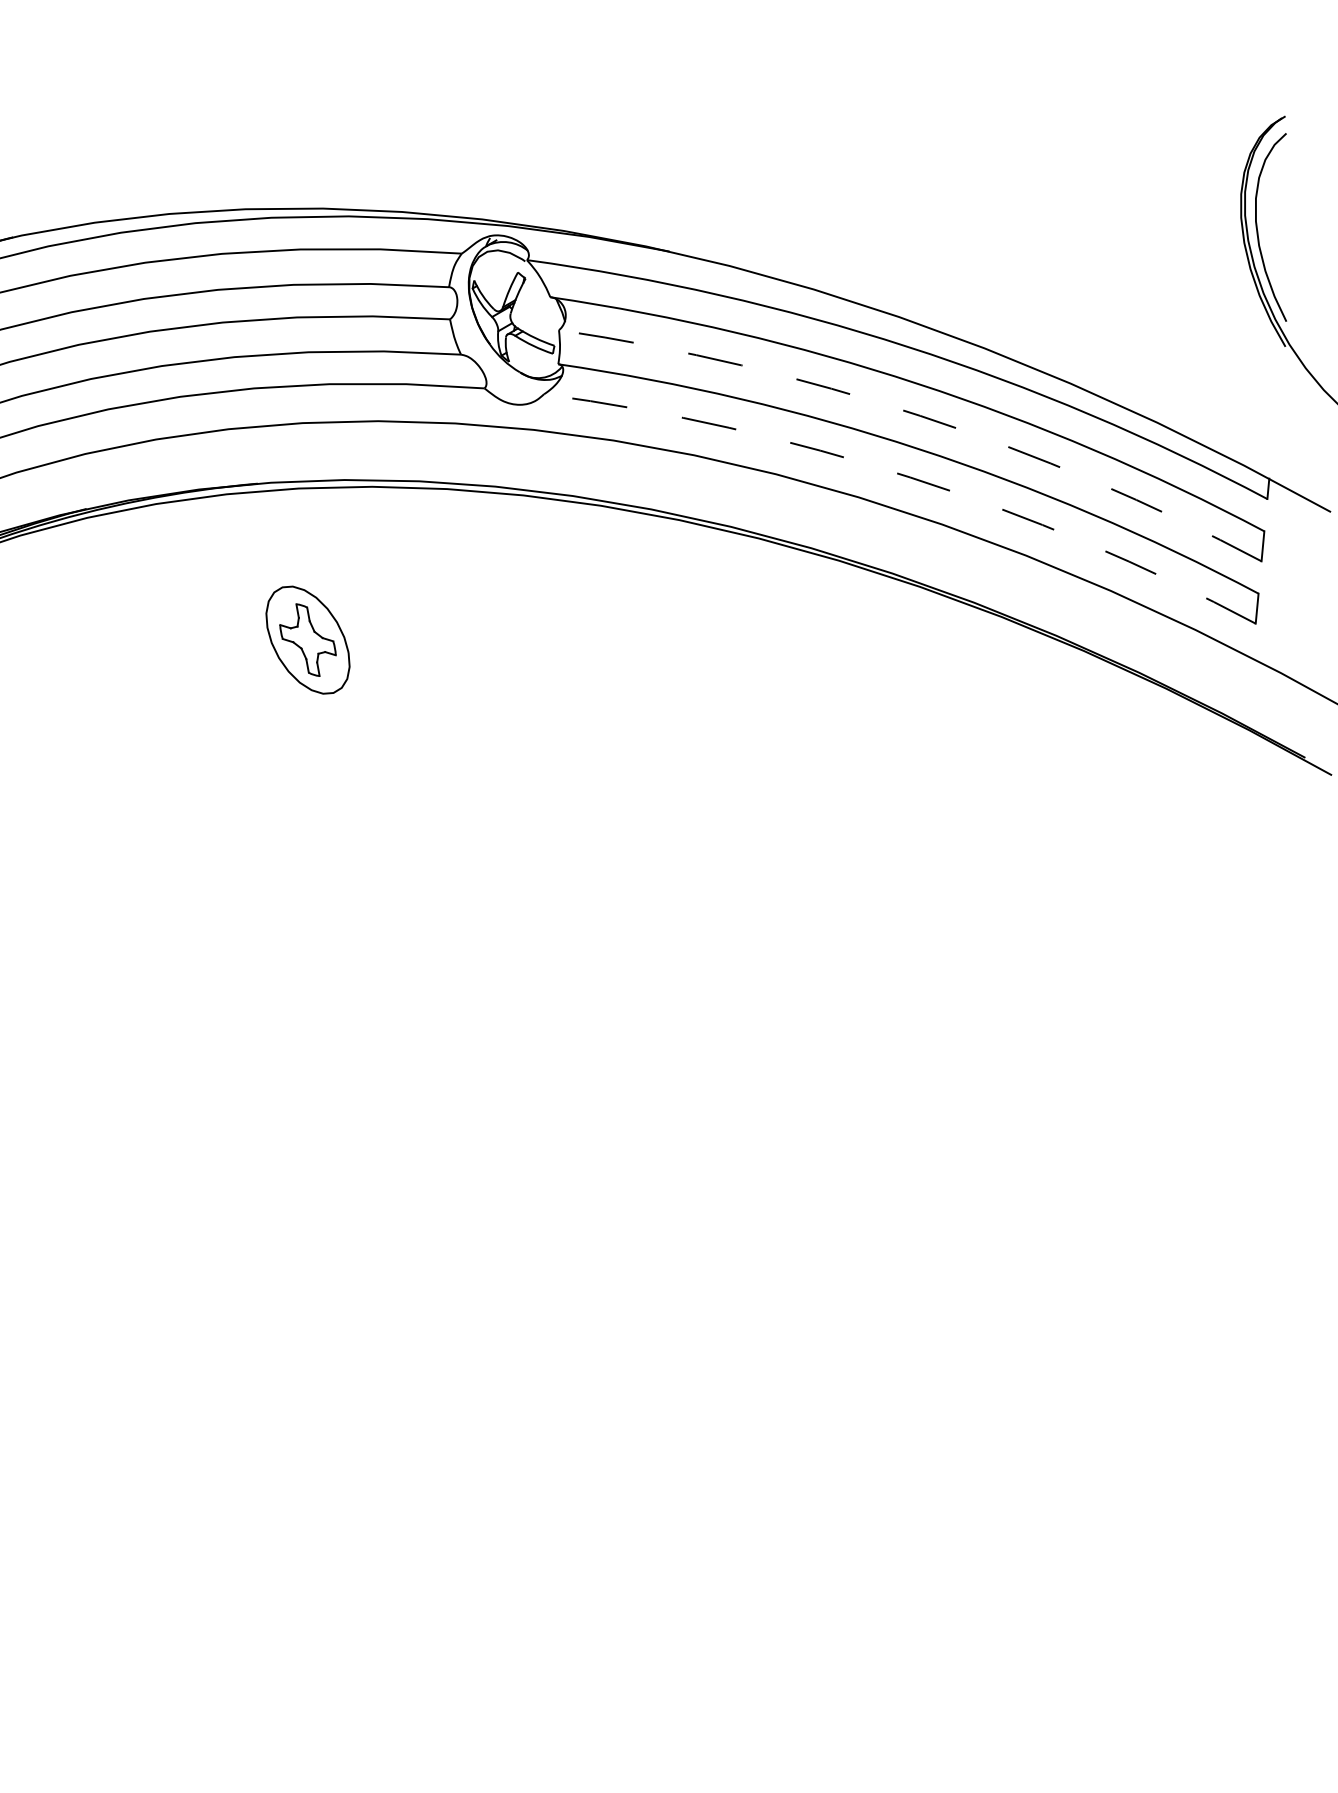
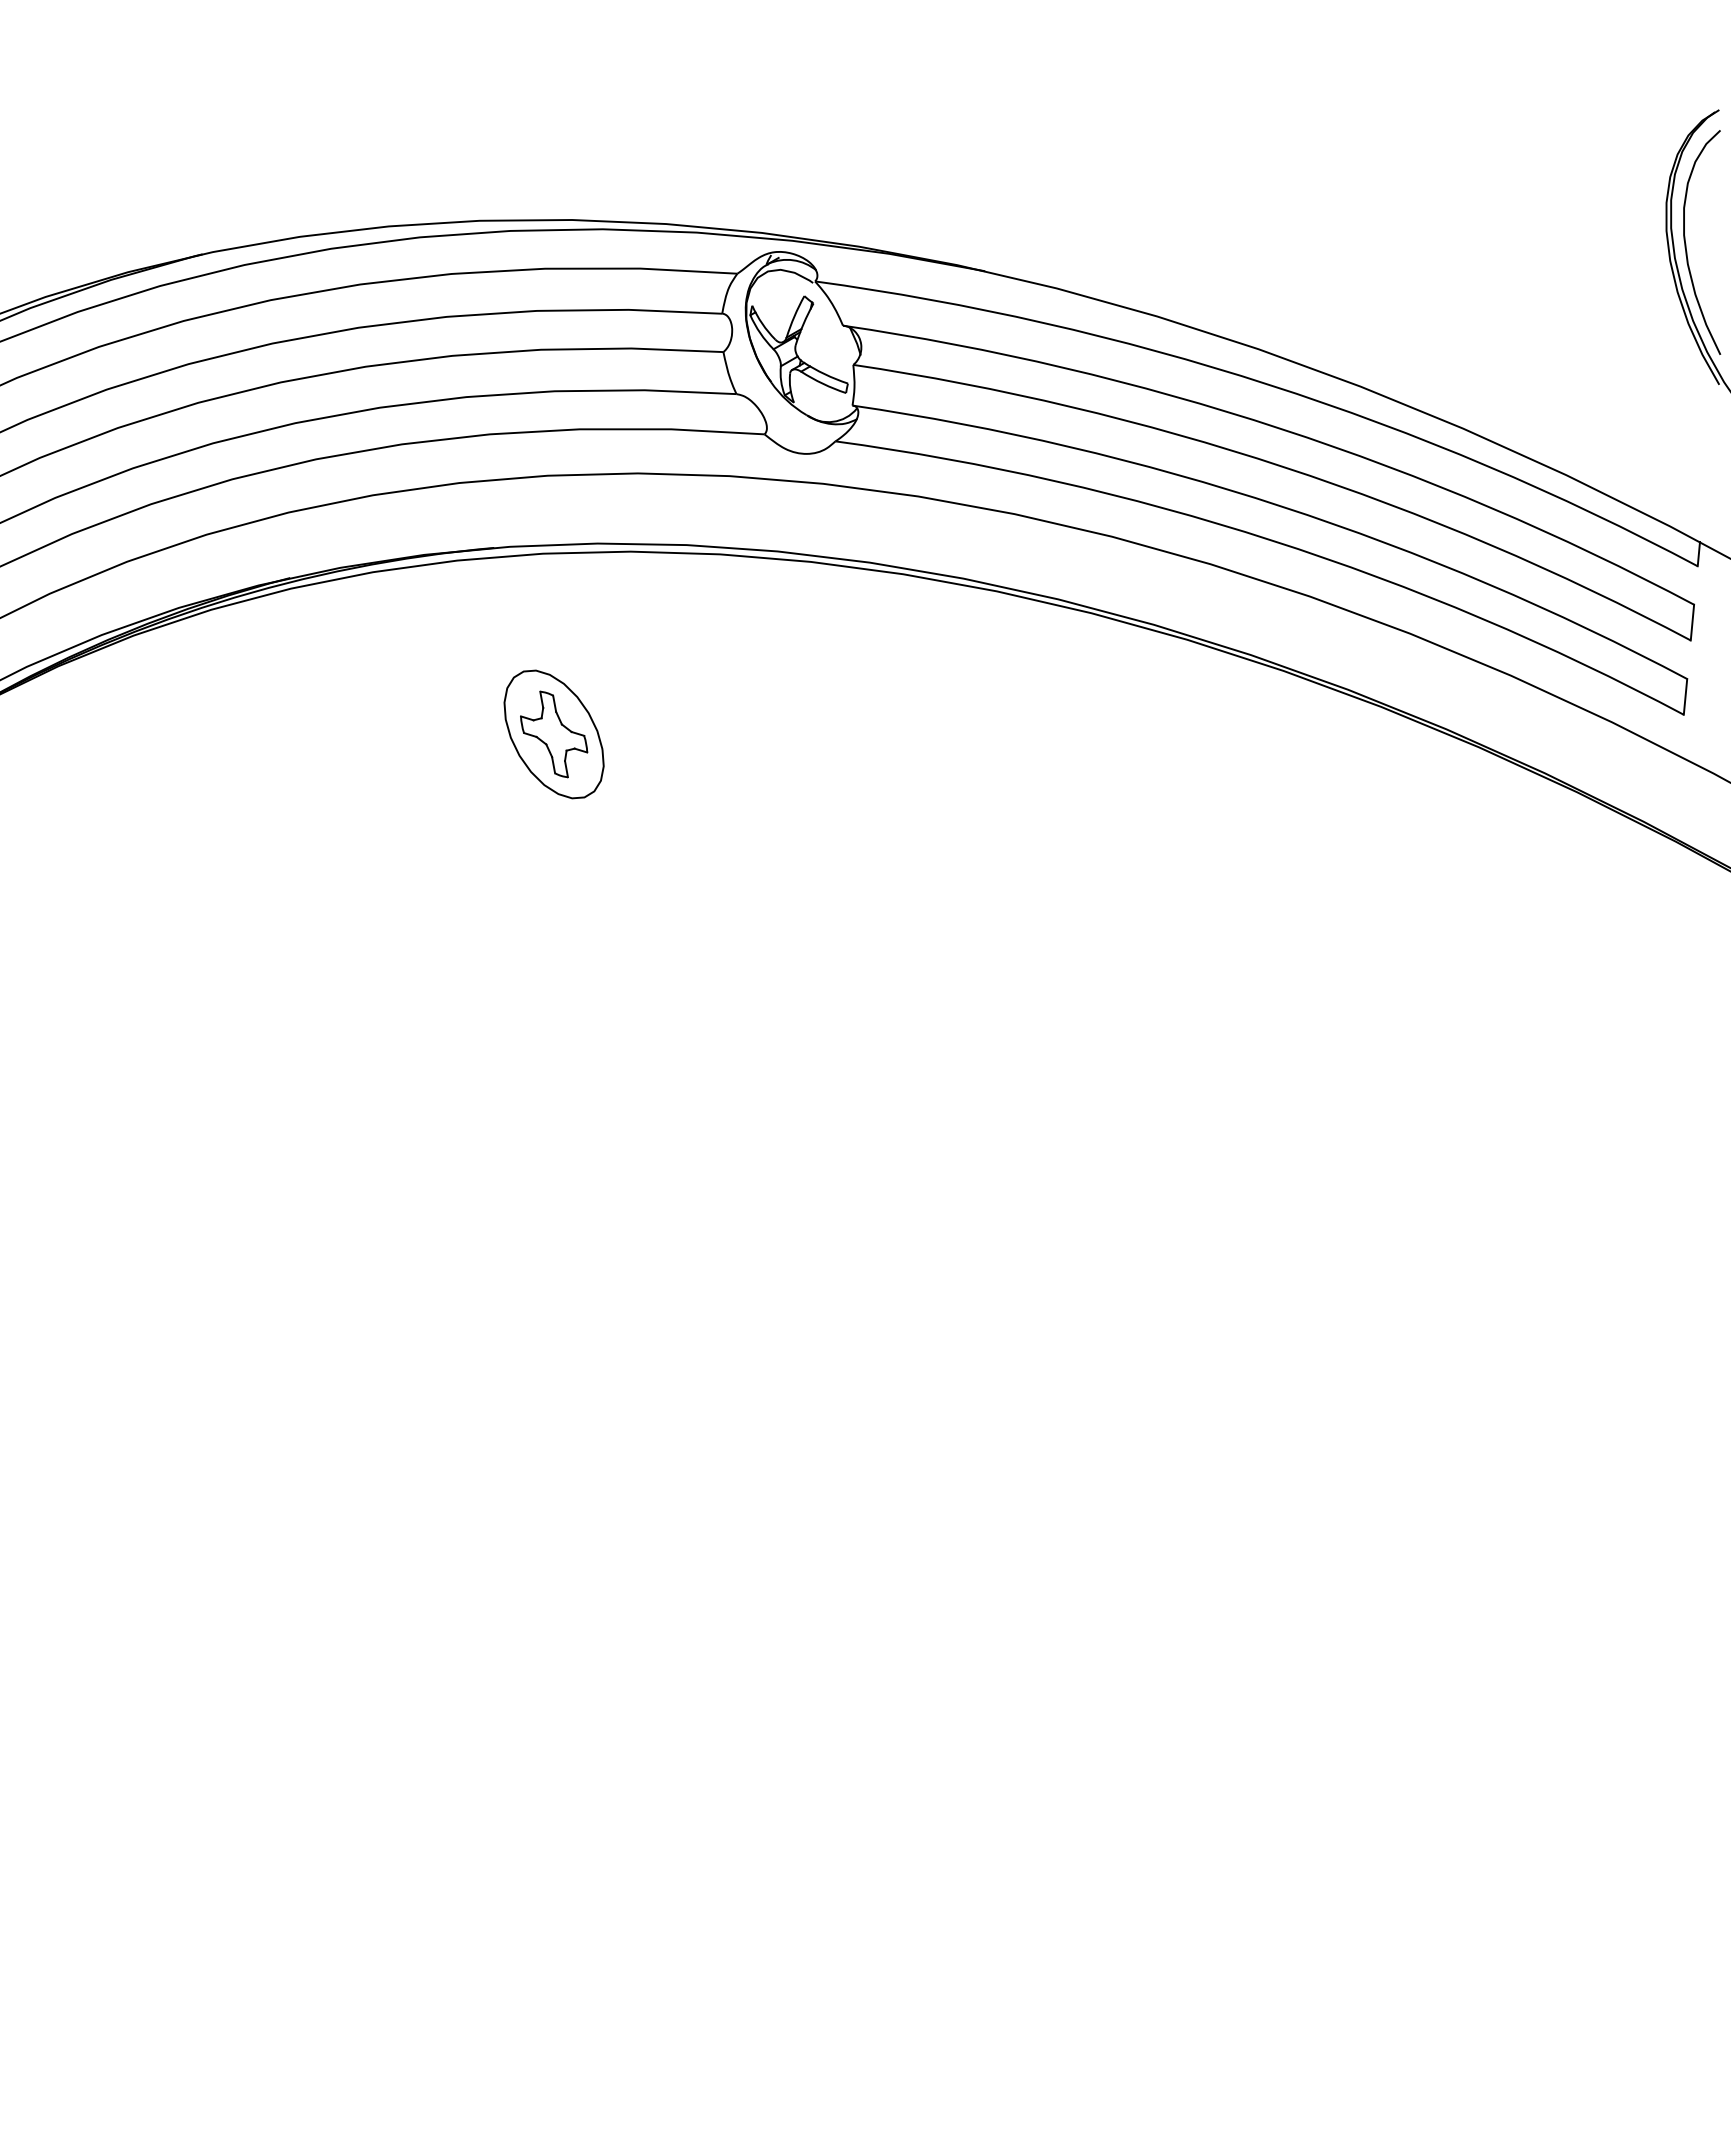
arc: (919, 416) -> (1283, 467), dashed -> solid
arc: (909, 477) -> (1271, 540), dashed -> solid

